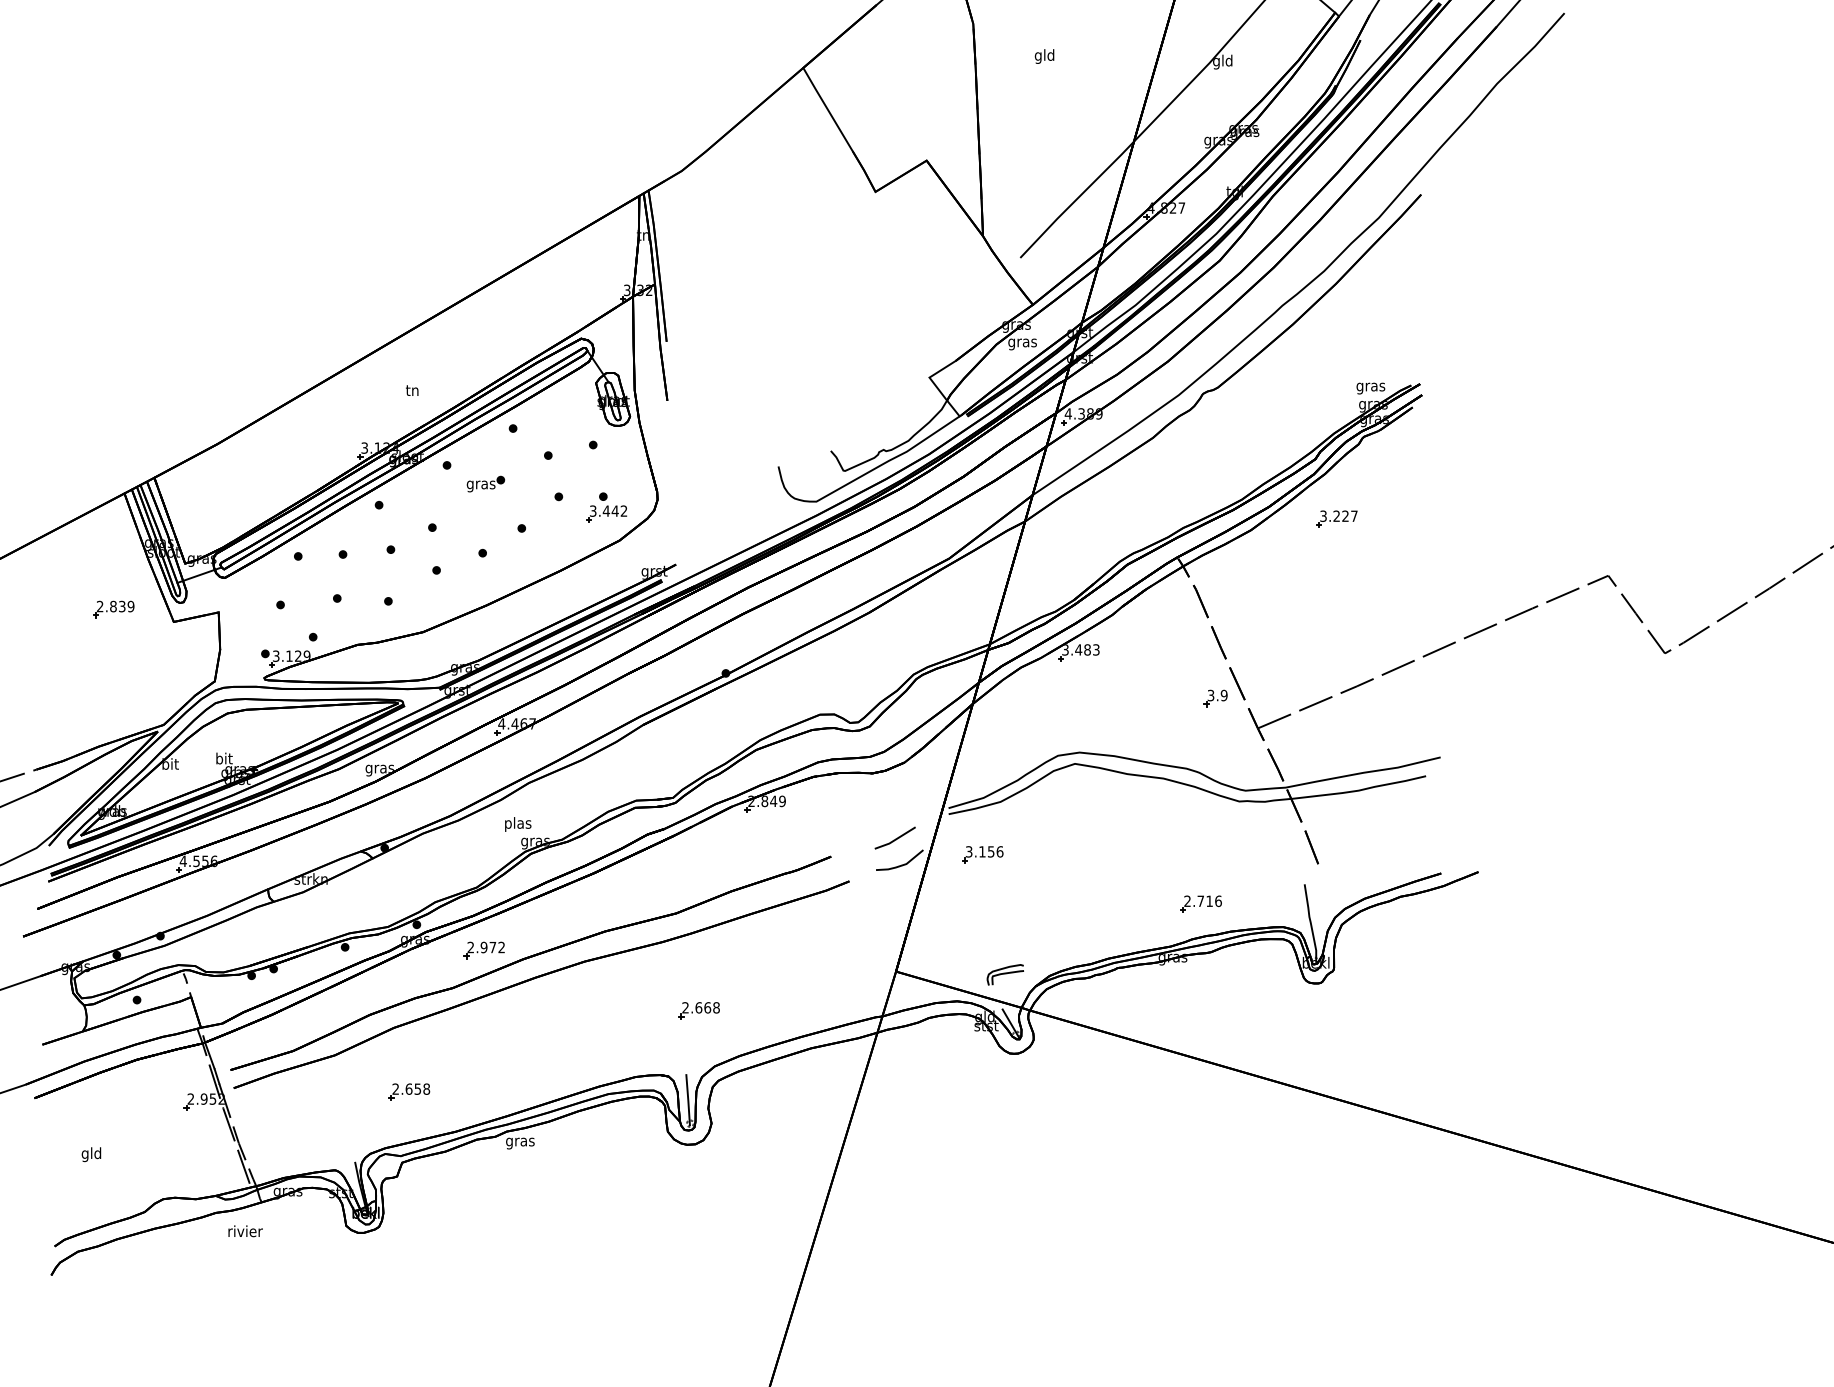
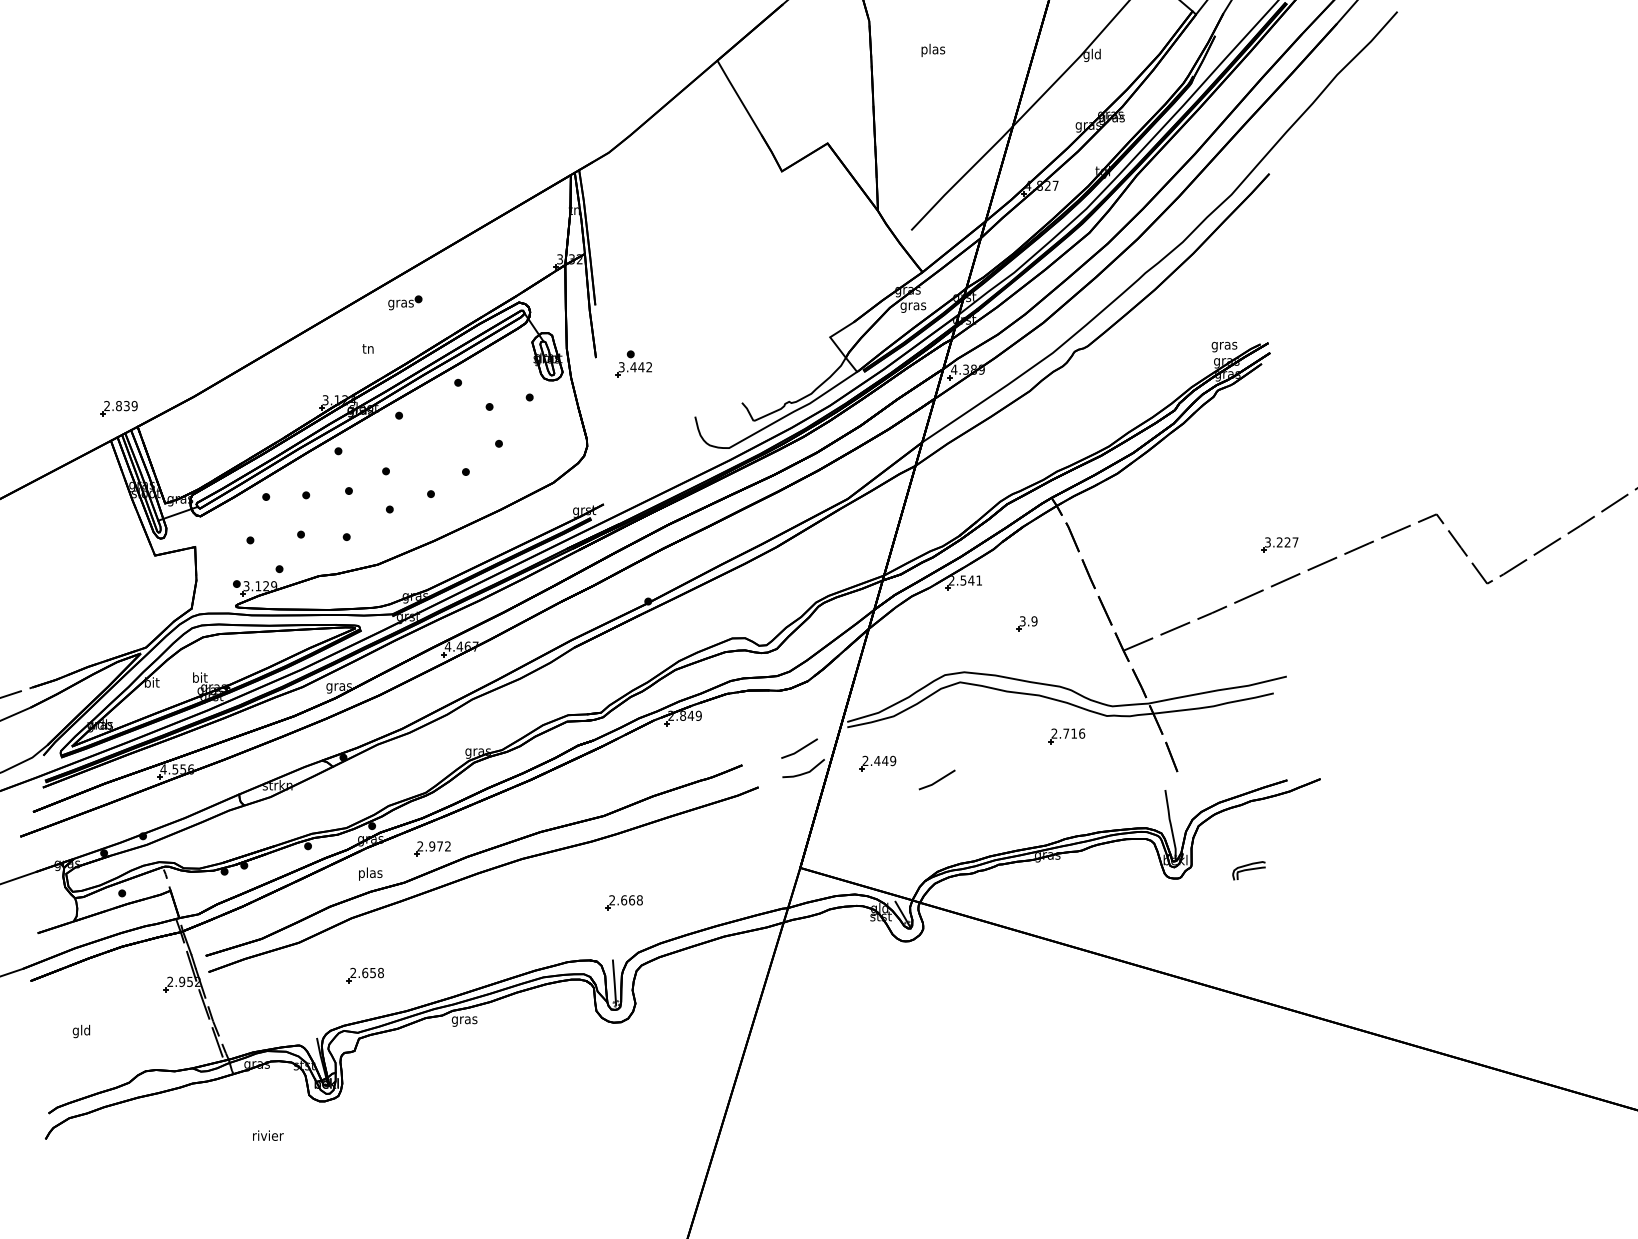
text: (1044, 56) -> (932, 50), gld -> plas
part: (485, 483) -> (404, 302), moved
part: (606, 507) -> (633, 363), moved
part: (1336, 518) -> (1279, 544), moved
part: (113, 609) -> (119, 408), moved
text: (1080, 649) -> (965, 580), 3.483 -> 2.541
part: (1215, 698) -> (1026, 623), moved
text: (518, 824) -> (370, 874), moved
text: (984, 851) -> (879, 760), 3.156 -> 2.449
line: (1049, 873) -> (937, 780), added
part: (1200, 903) -> (1066, 735), moved
part: (1004, 974) -> (1248, 870), moved
text: (245, 1231) -> (268, 1135), moved

